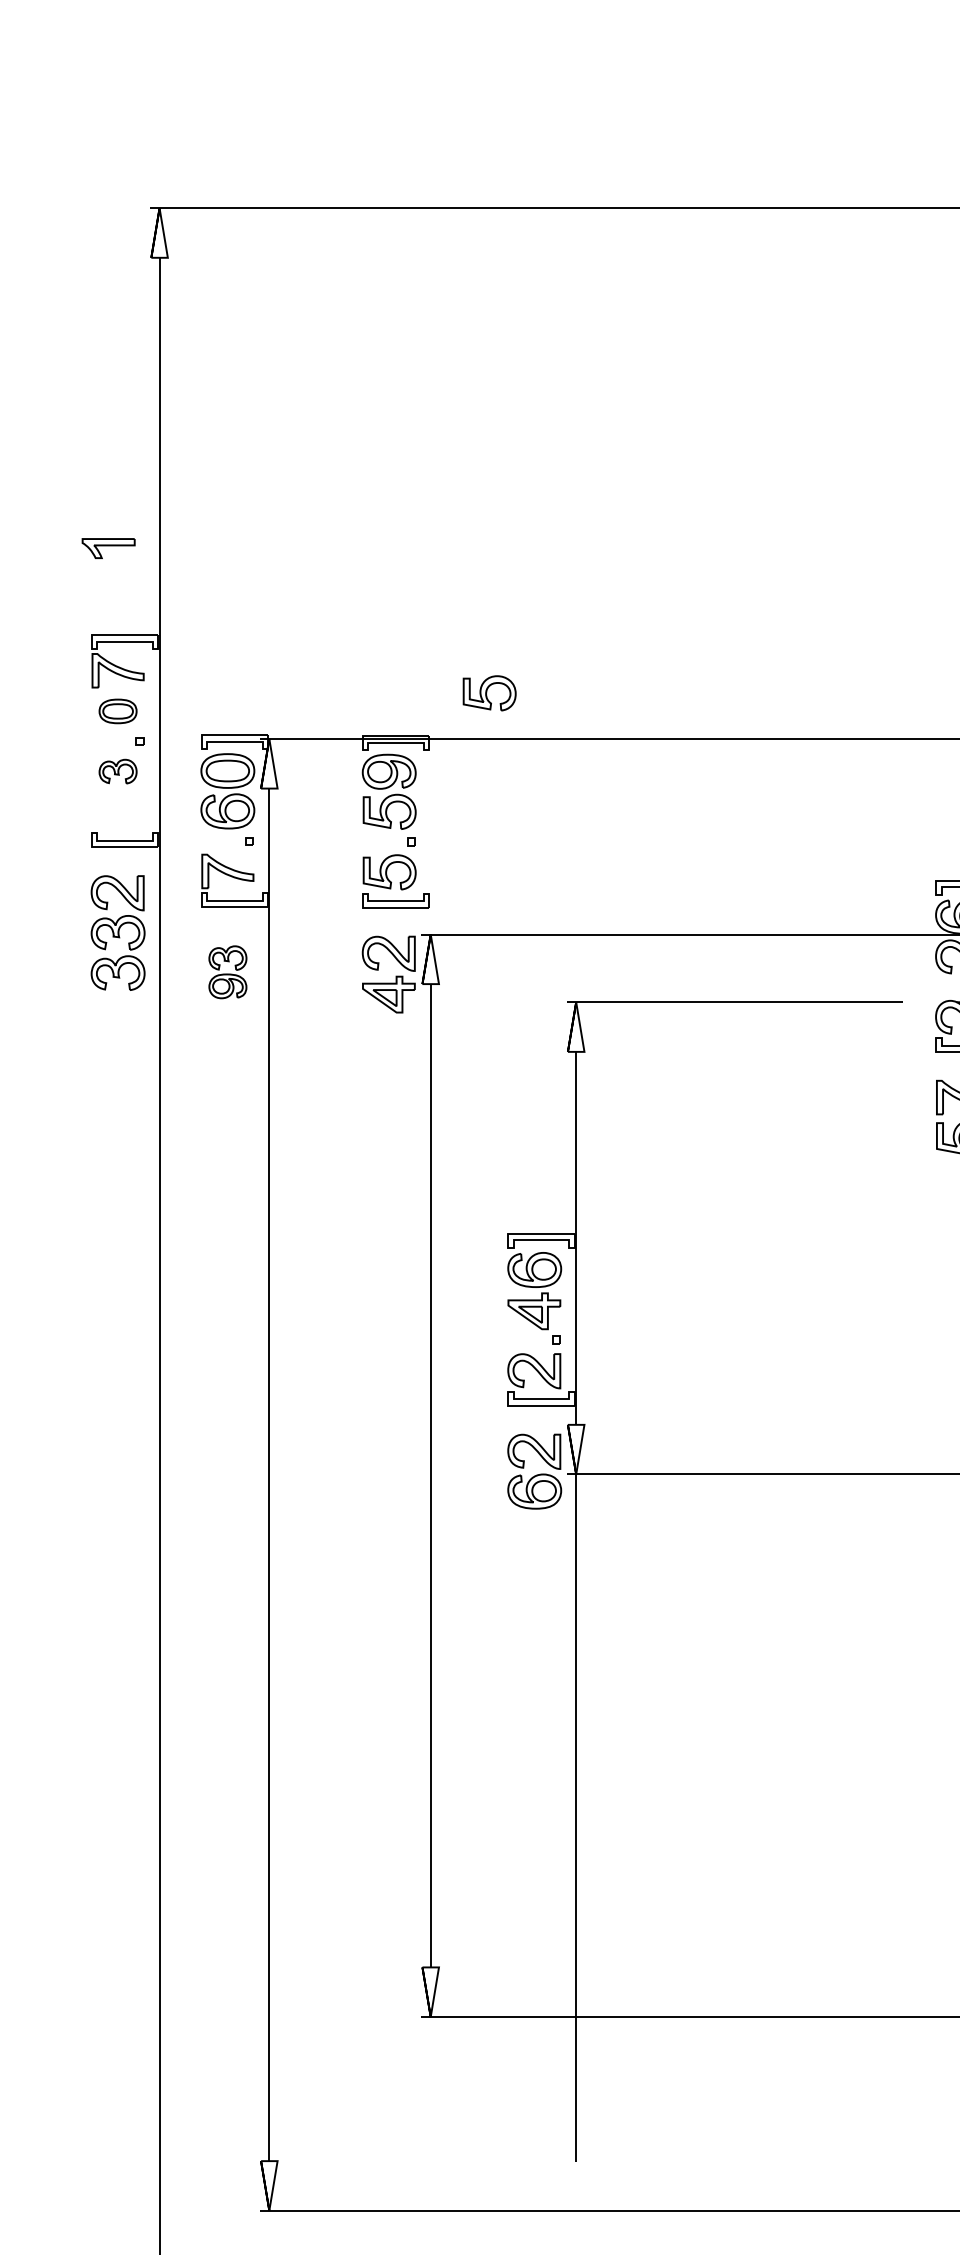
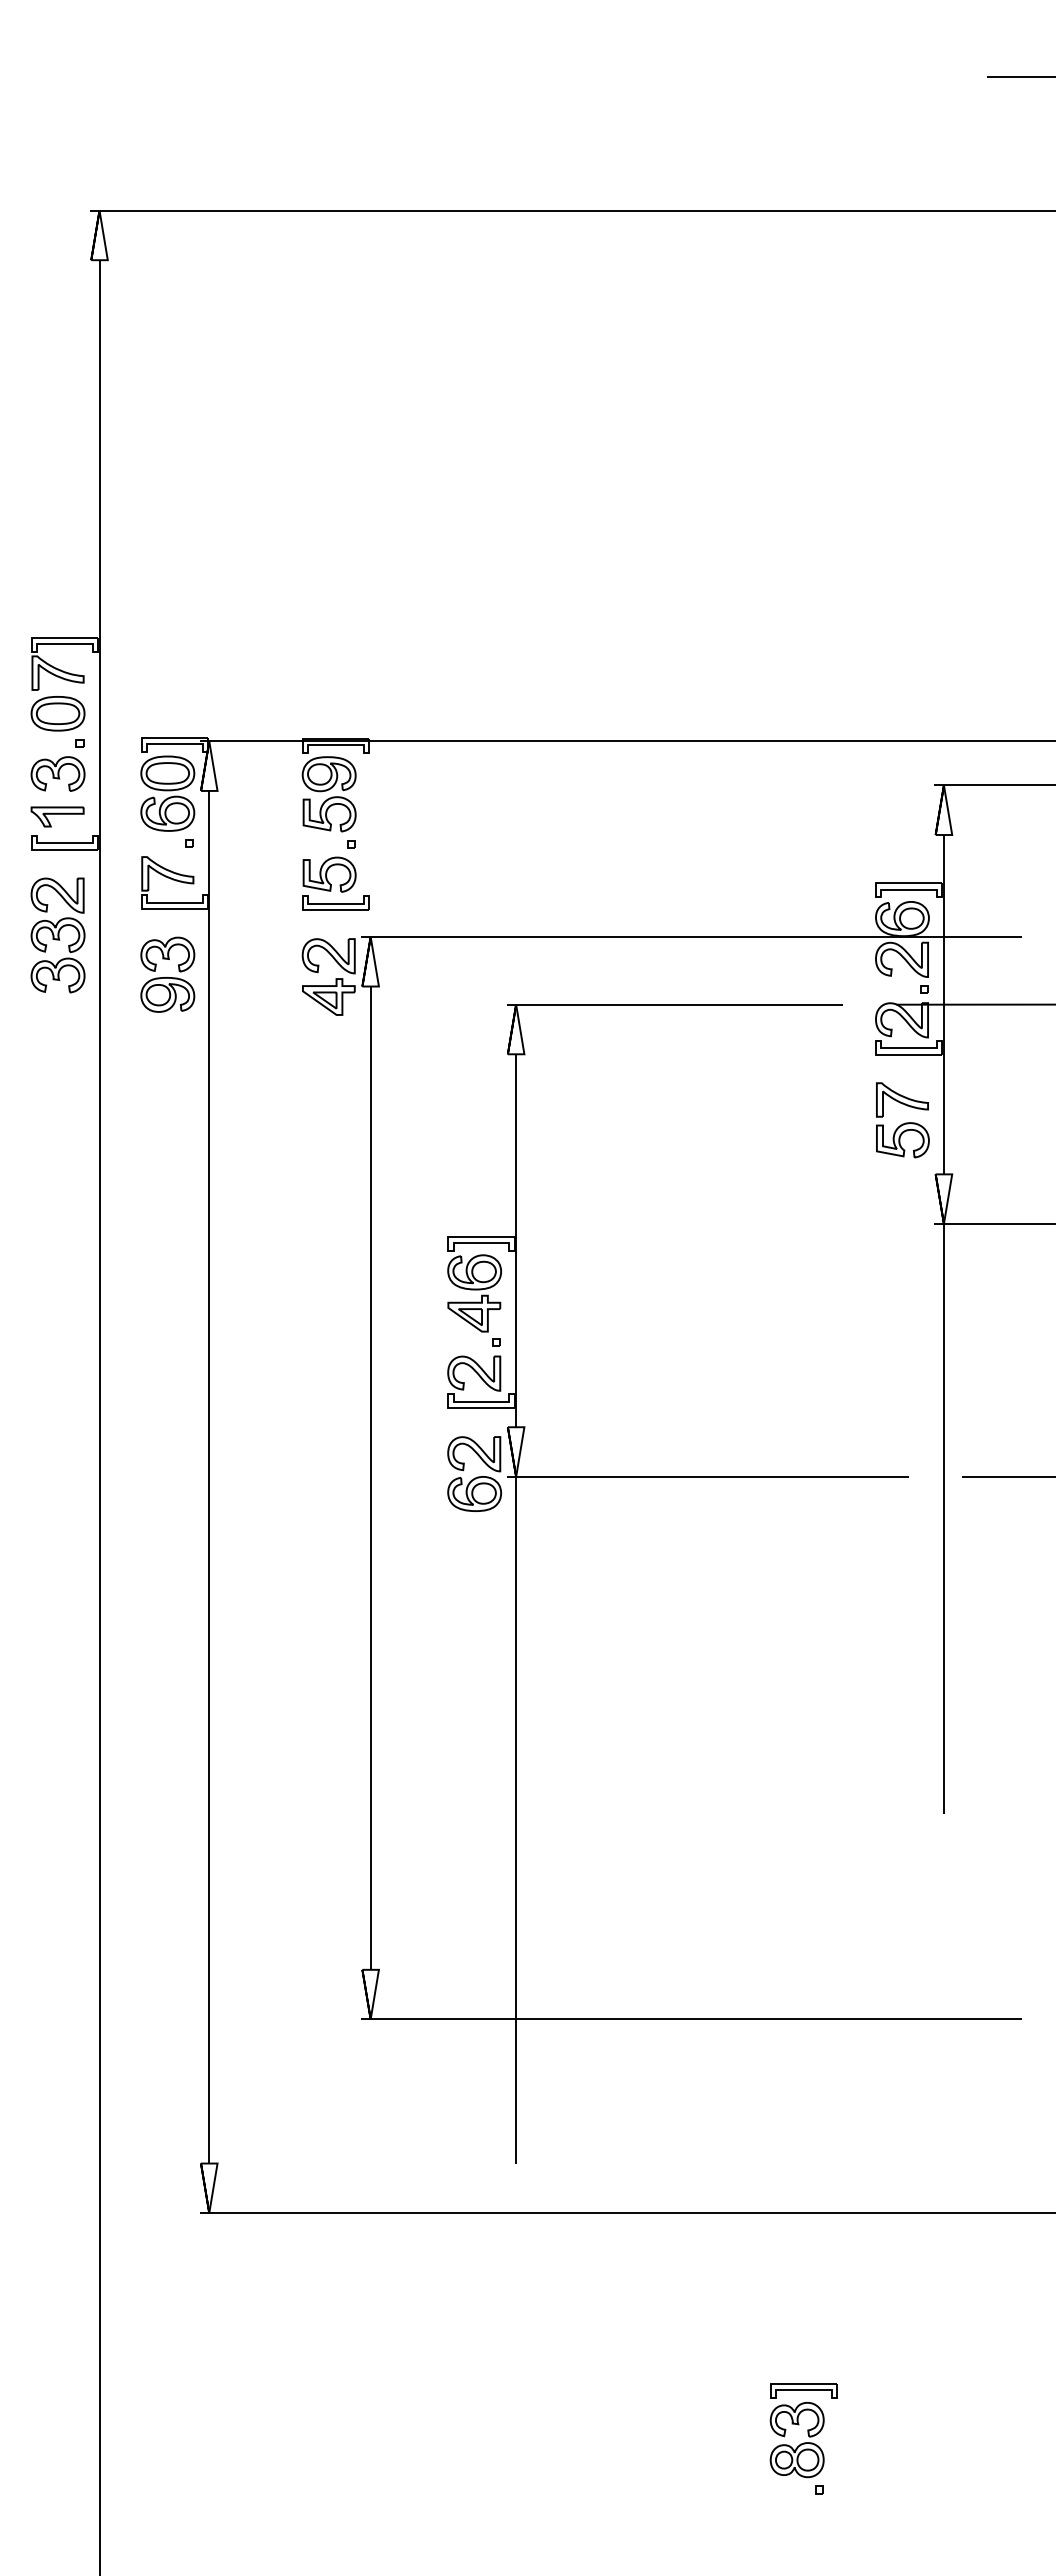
part: (108, 548) -> (57, 816), moved
part: (489, 693) -> (429, 695), removed
part: (117, 711) -> (57, 713), size x1.43
part: (117, 771) -> (57, 773), size x1.43
part: (227, 972) -> (167, 974), size x1.43

